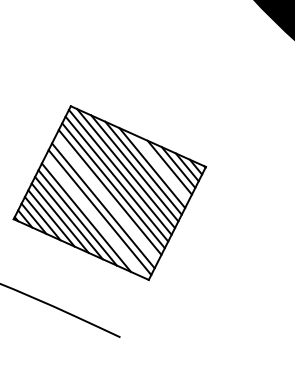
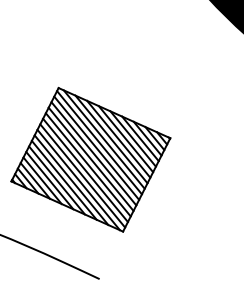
line: (160, 167) -> (132, 138), added
line: (106, 198) -> (88, 164), added
line: (95, 217) -> (79, 180), added

